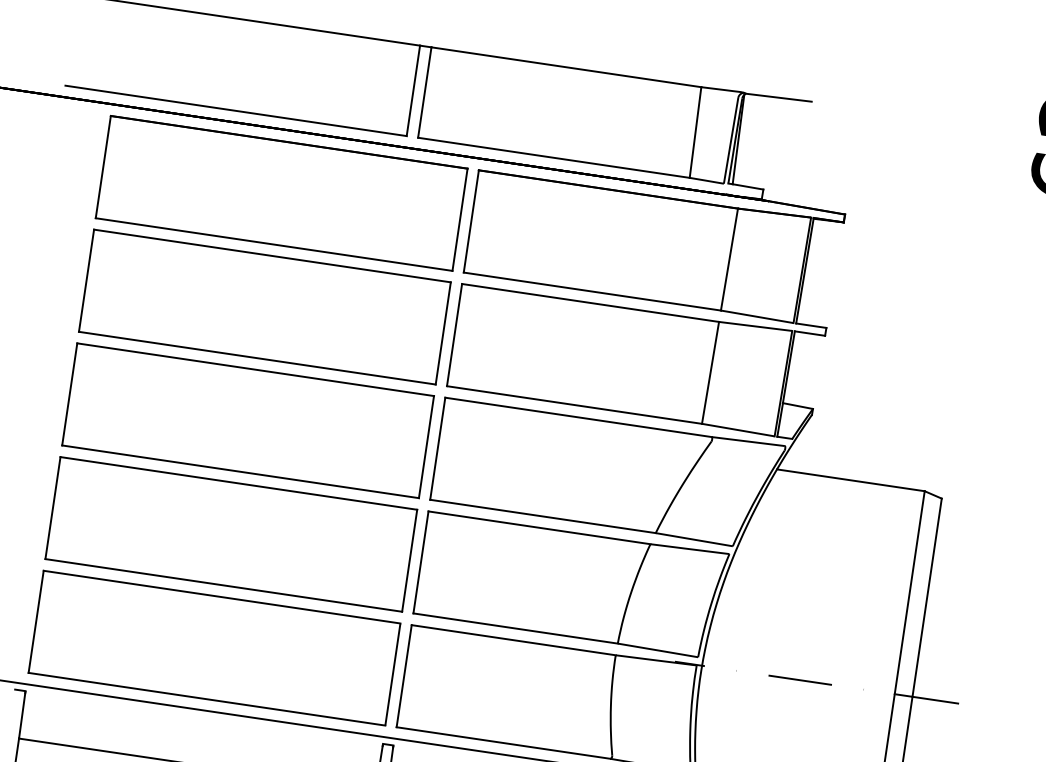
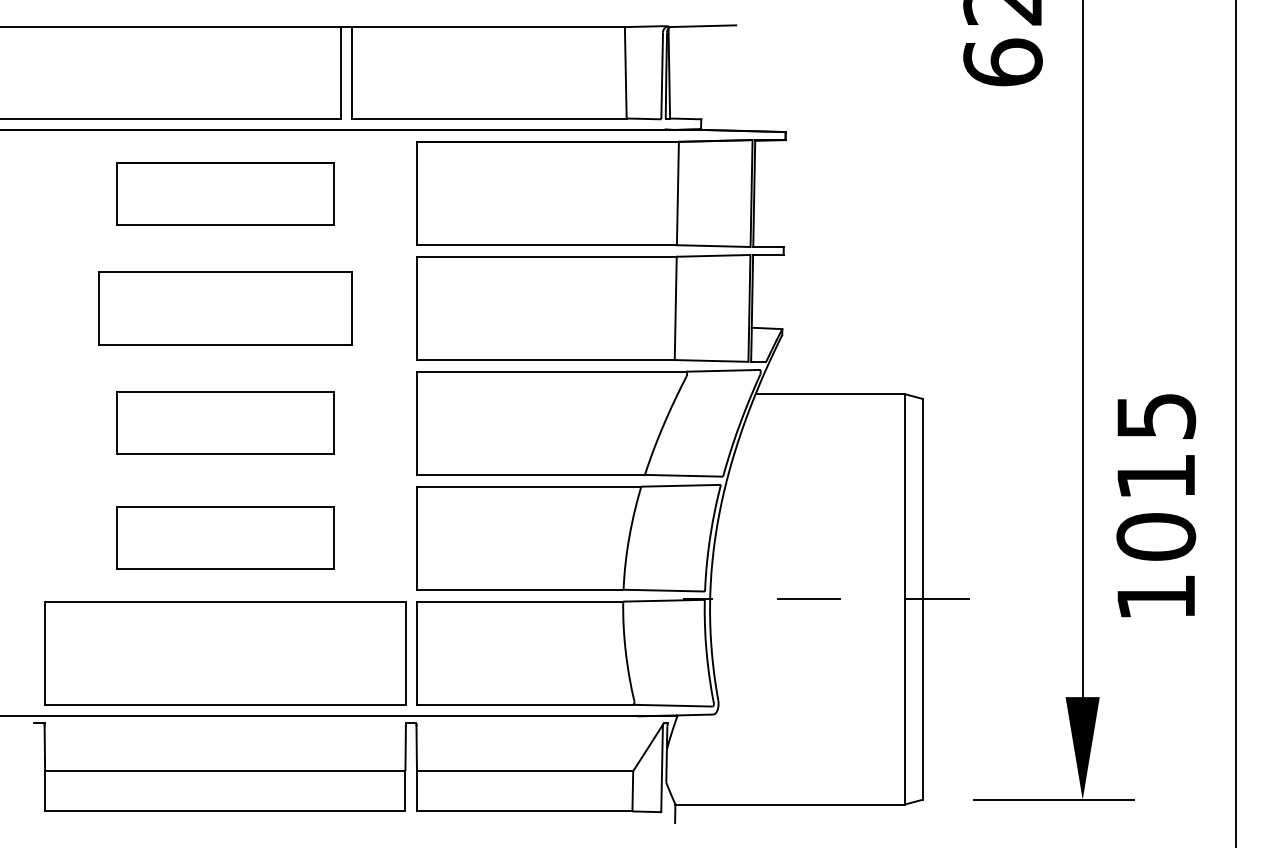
part: (281, 193) -> (225, 193), size x0.6
part: (265, 307) -> (225, 308), size x0.7
part: (248, 420) -> (225, 423), size x0.6
part: (231, 534) -> (225, 538), size x0.6

